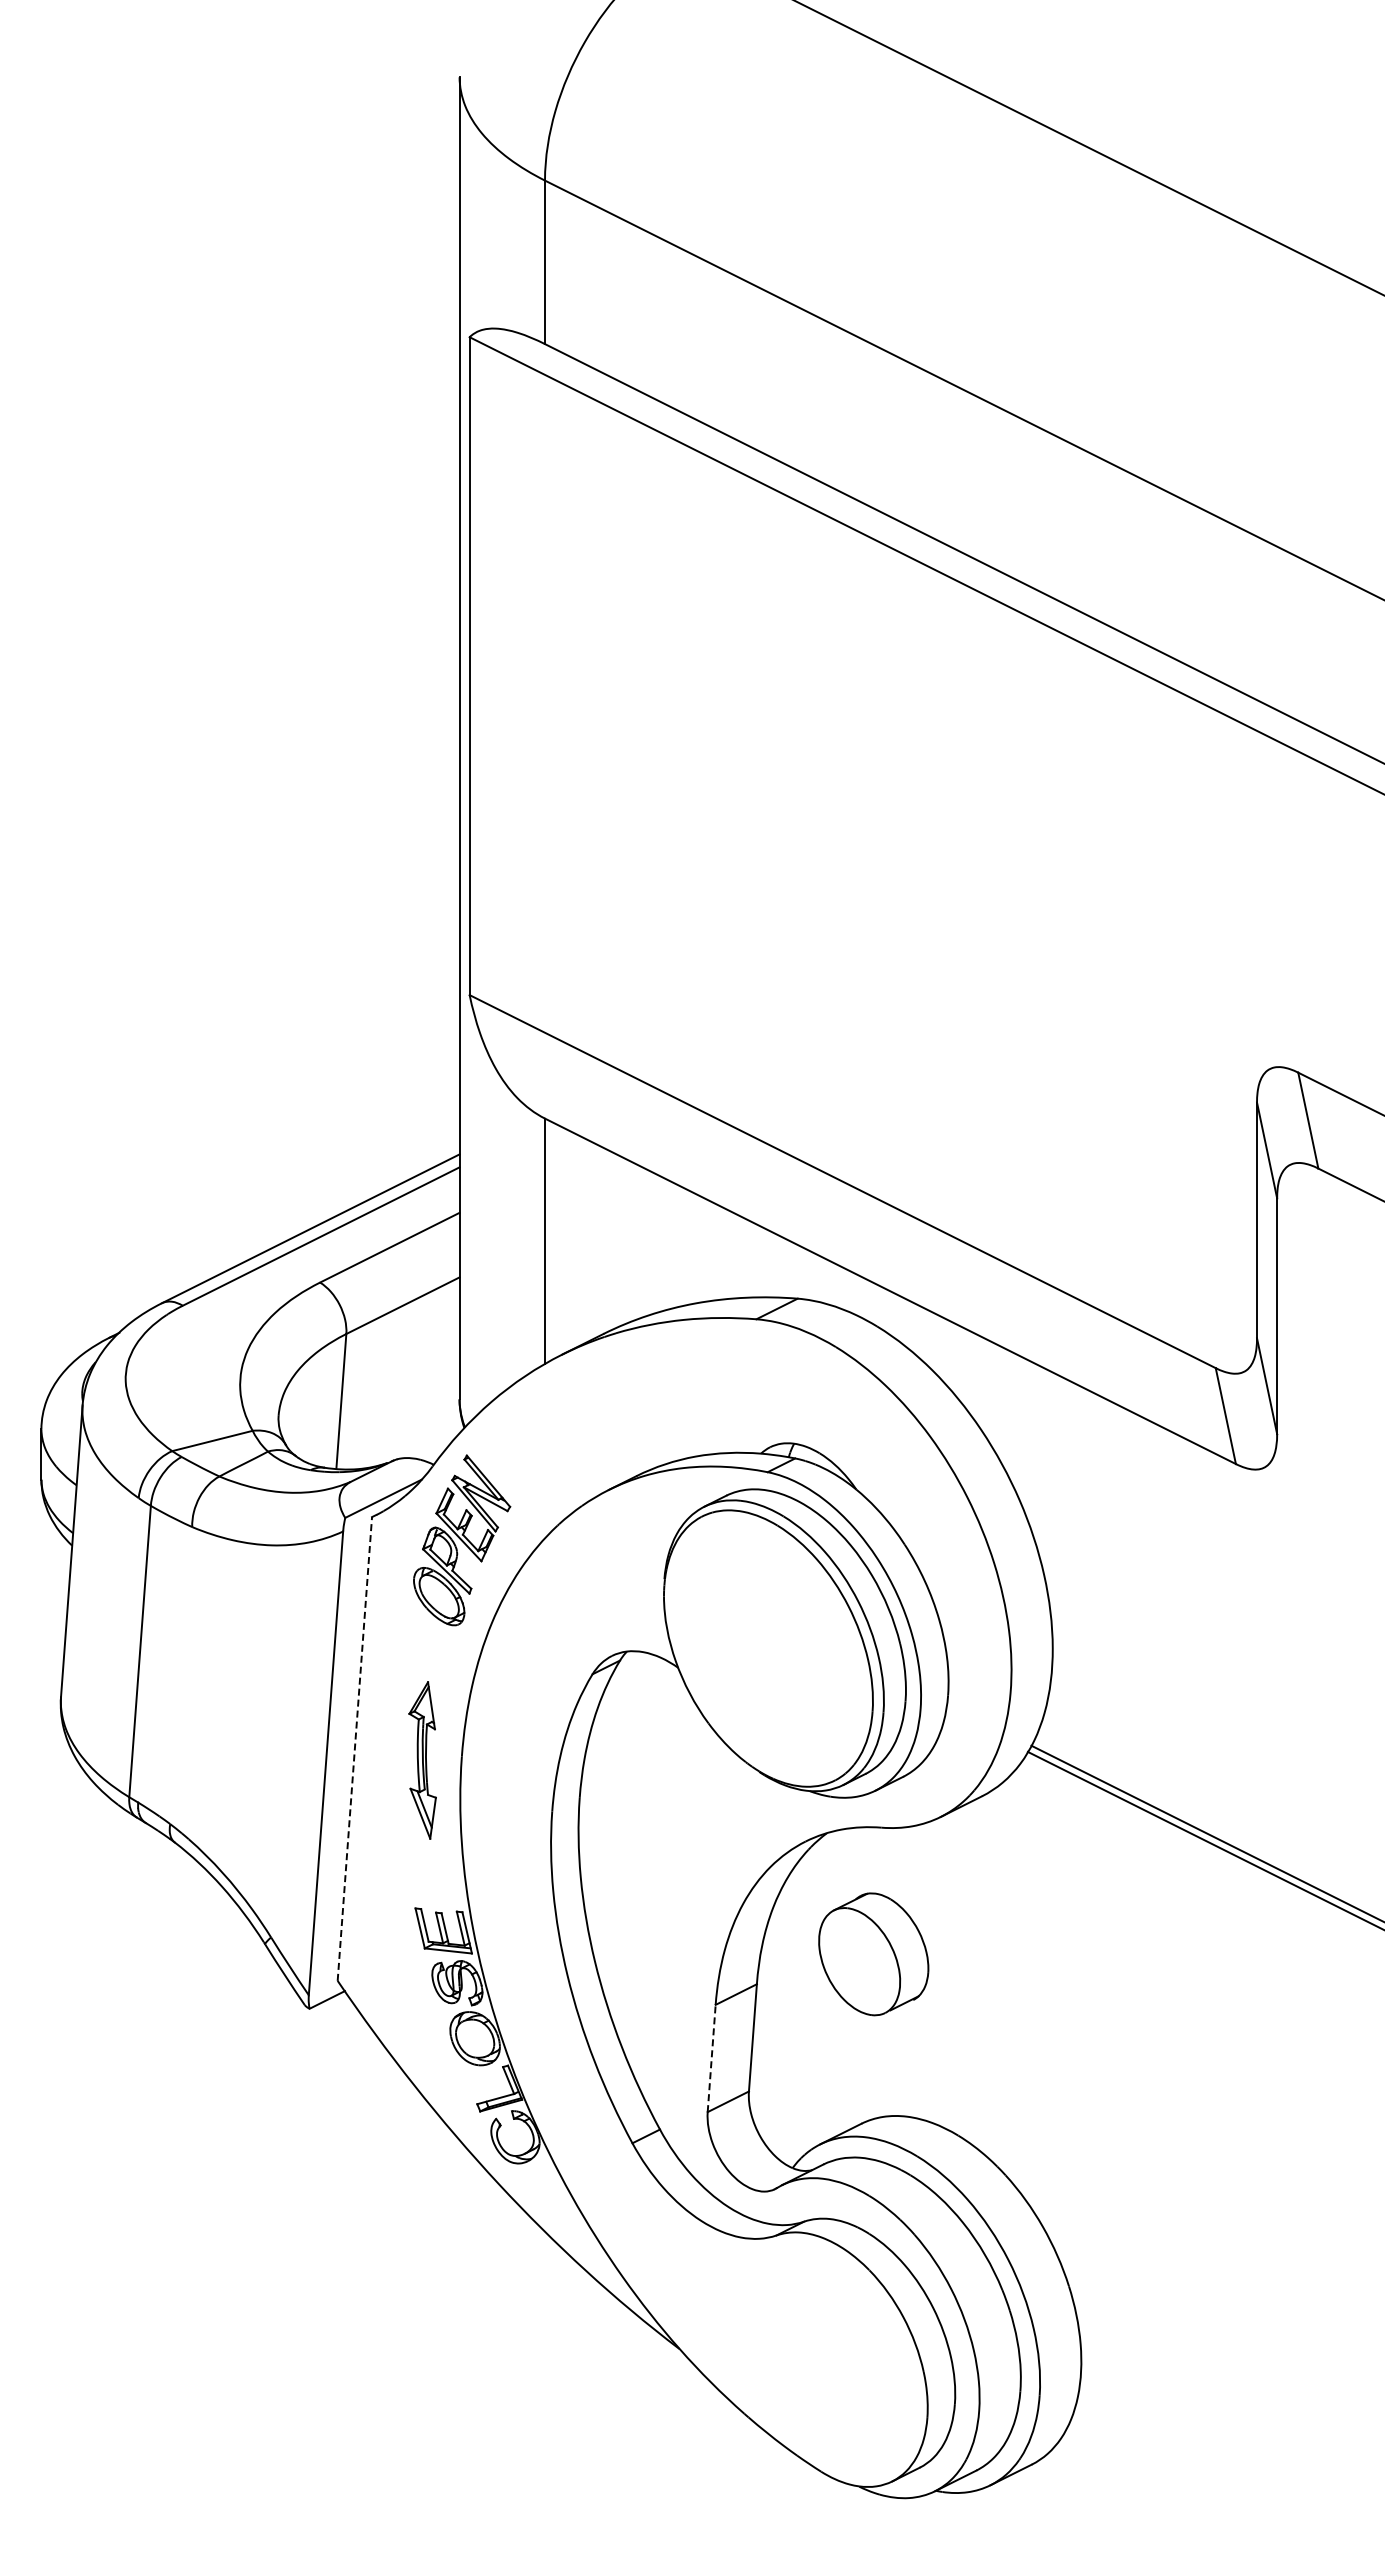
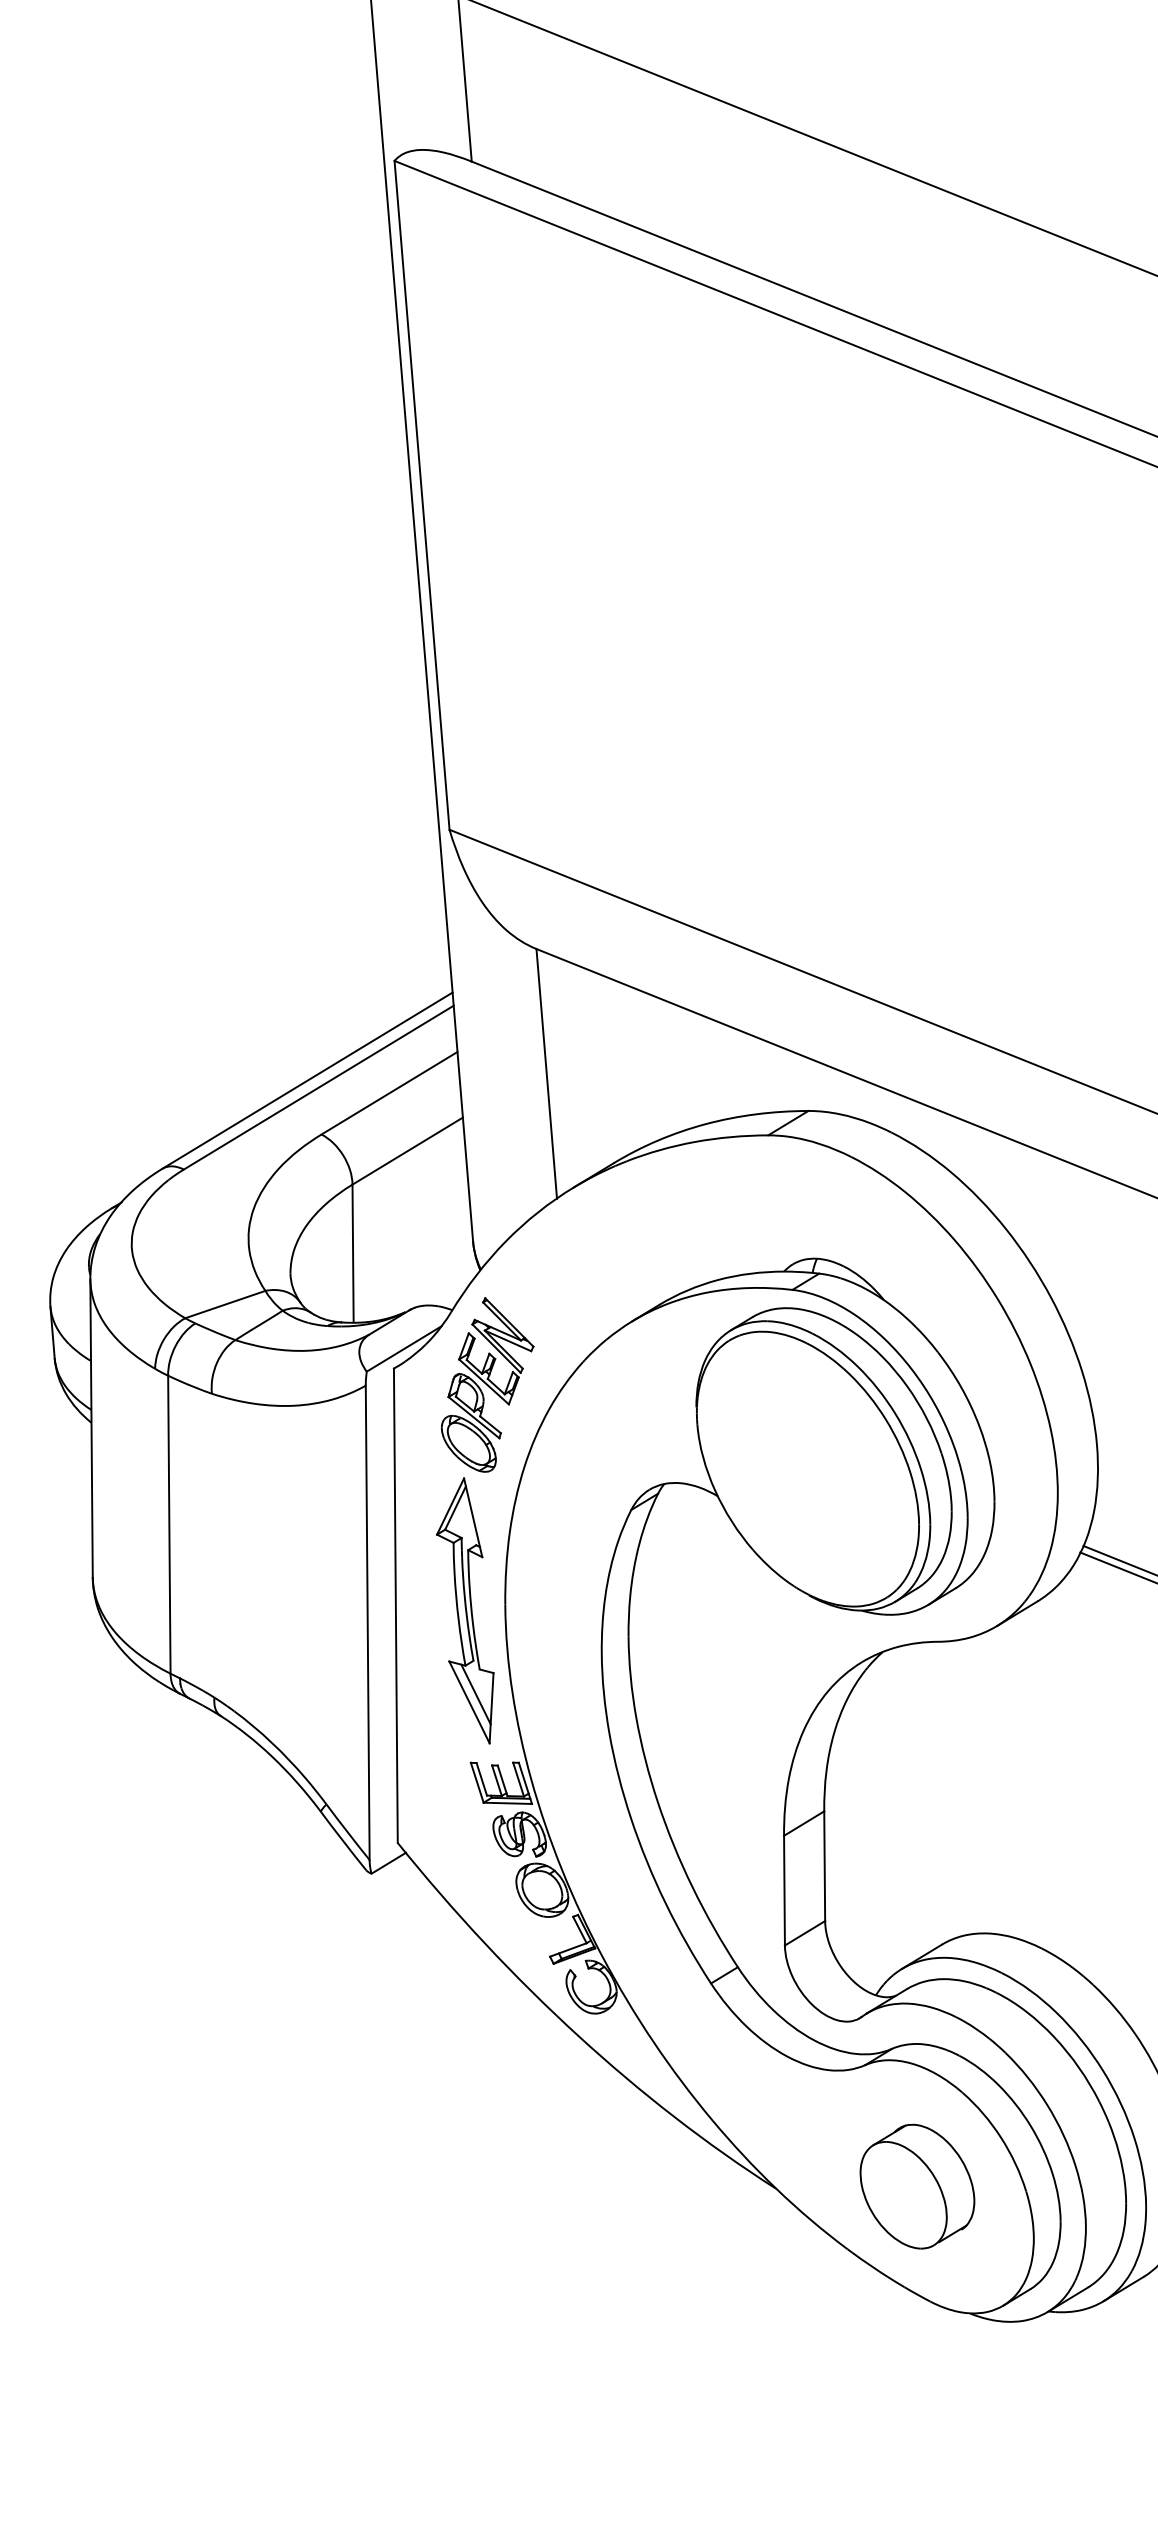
line: (354, 1748) -> (395, 1605), dashed -> solid
part: (422, 1760) -> (465, 1611), size x1.67
part: (873, 1954) -> (917, 2186), moved
line: (711, 2058) -> (784, 1890), dashed -> solid

